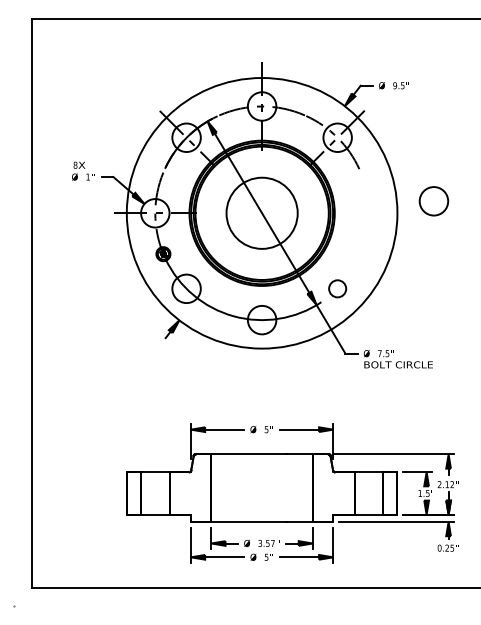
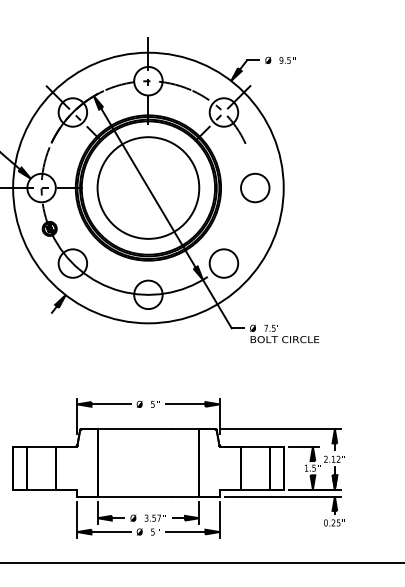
circle: (433, 201) -> (254, 188), moved
circle: (261, 213) -> (147, 188), size x1.43
circle: (337, 288) -> (223, 263), size x1.67

